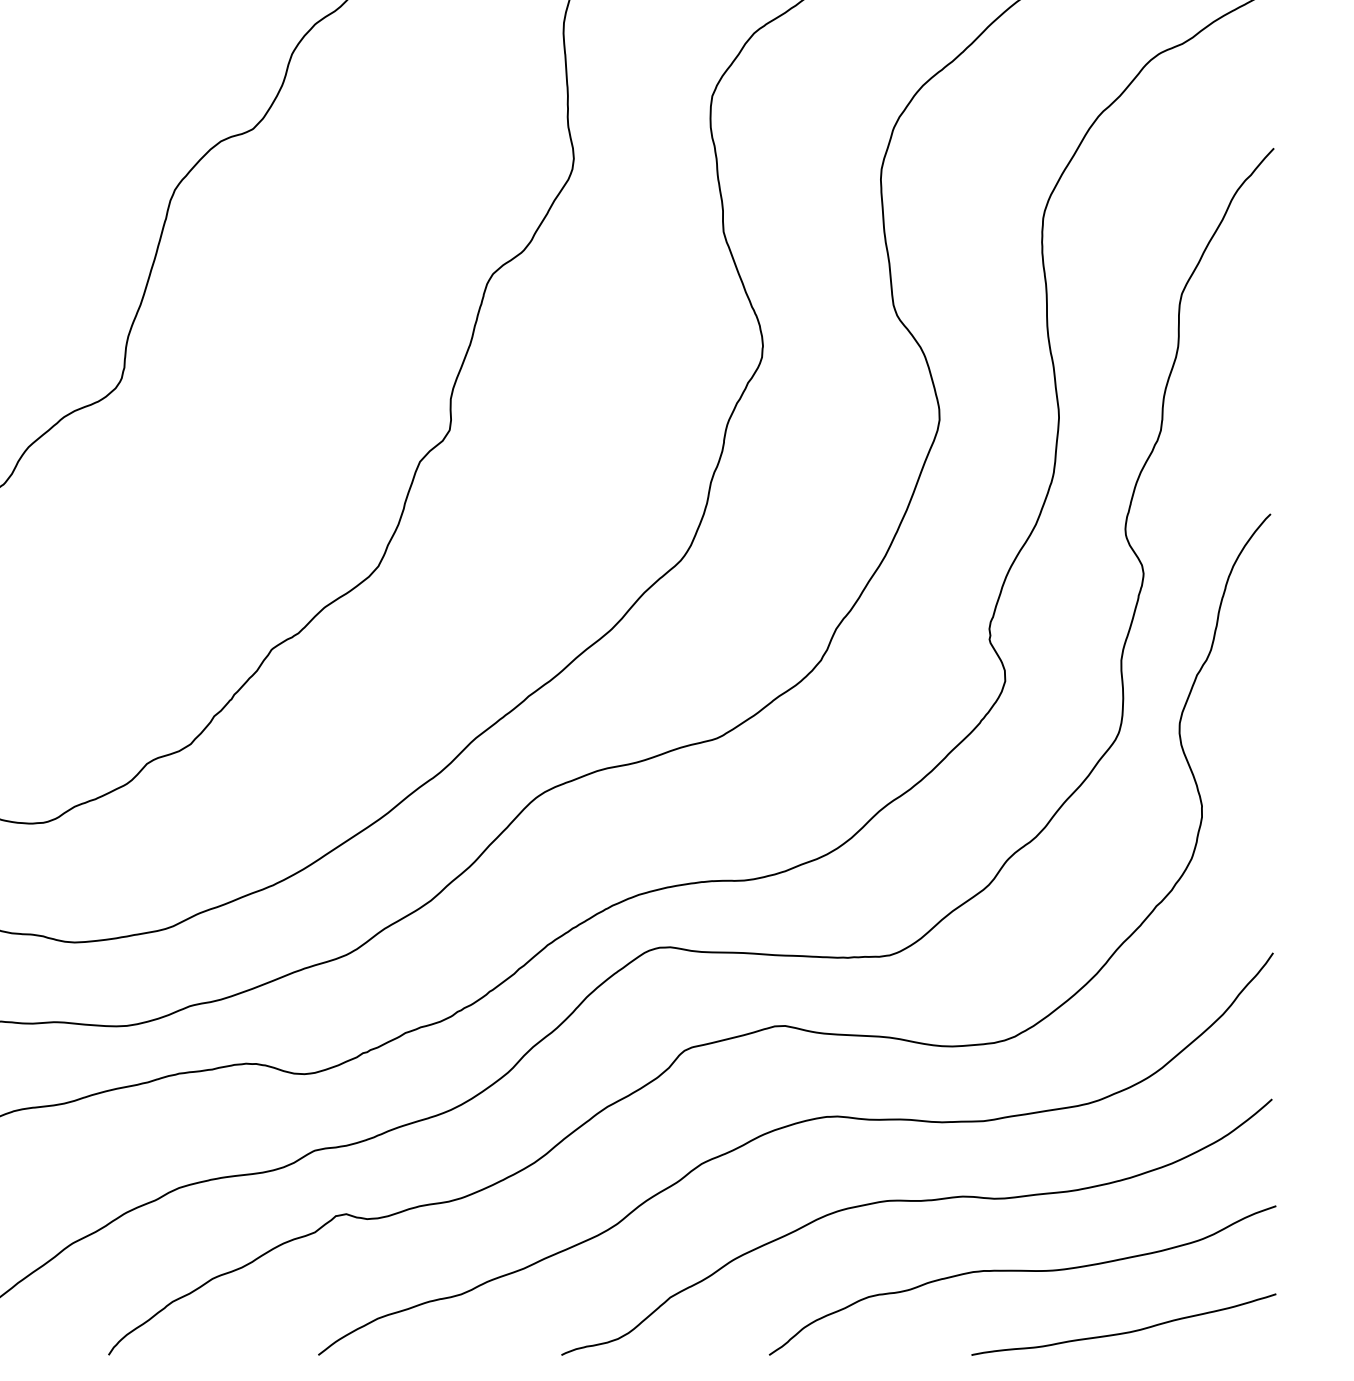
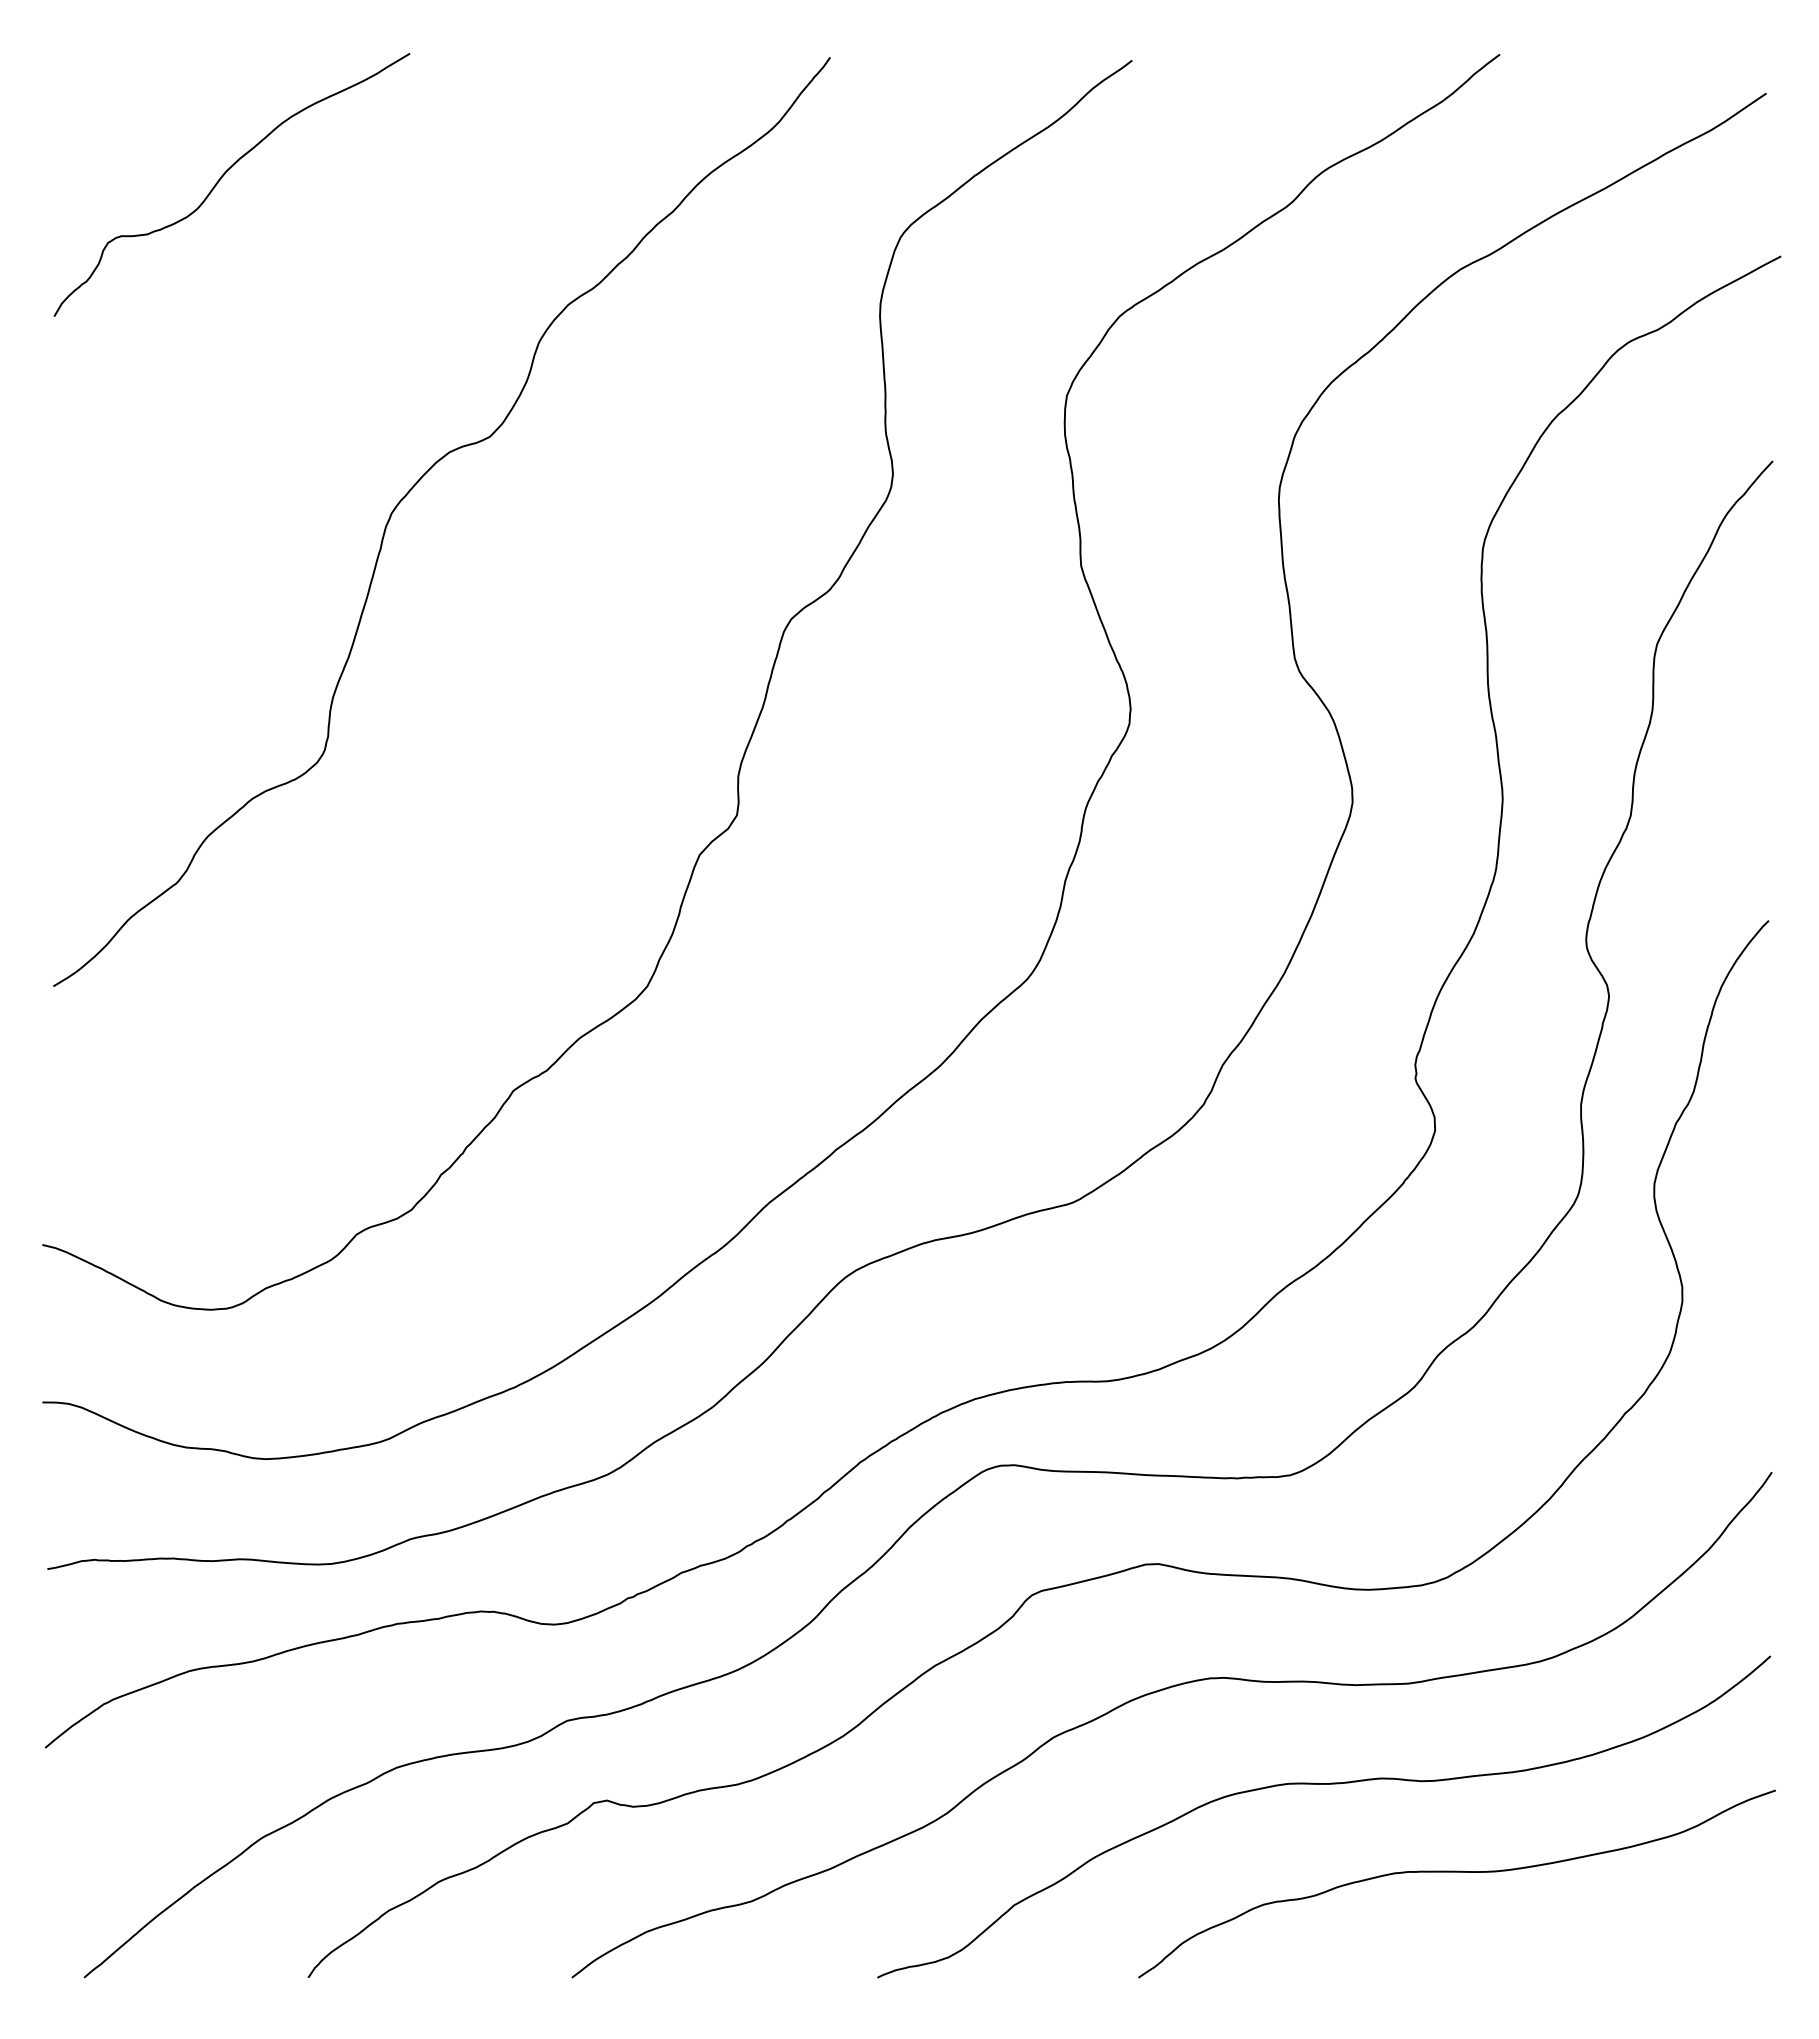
curve: (1126, 1331) -> (1587, 1948), removed

